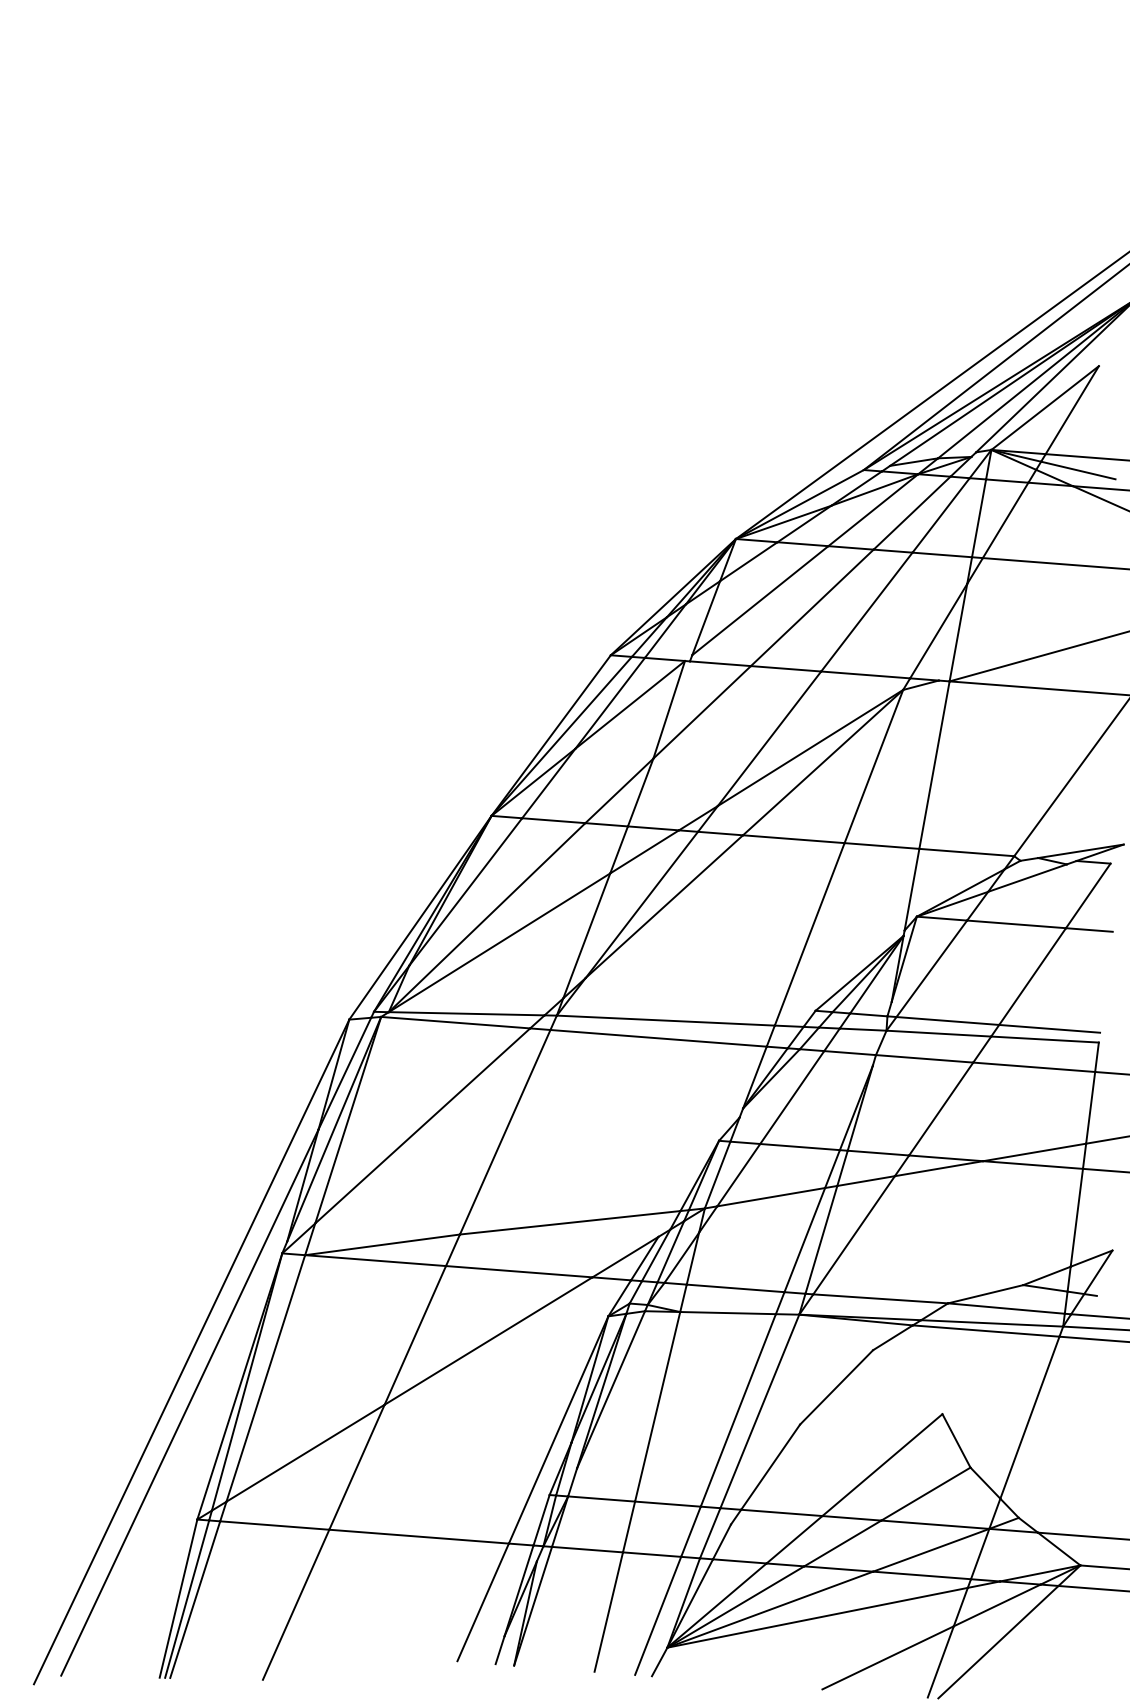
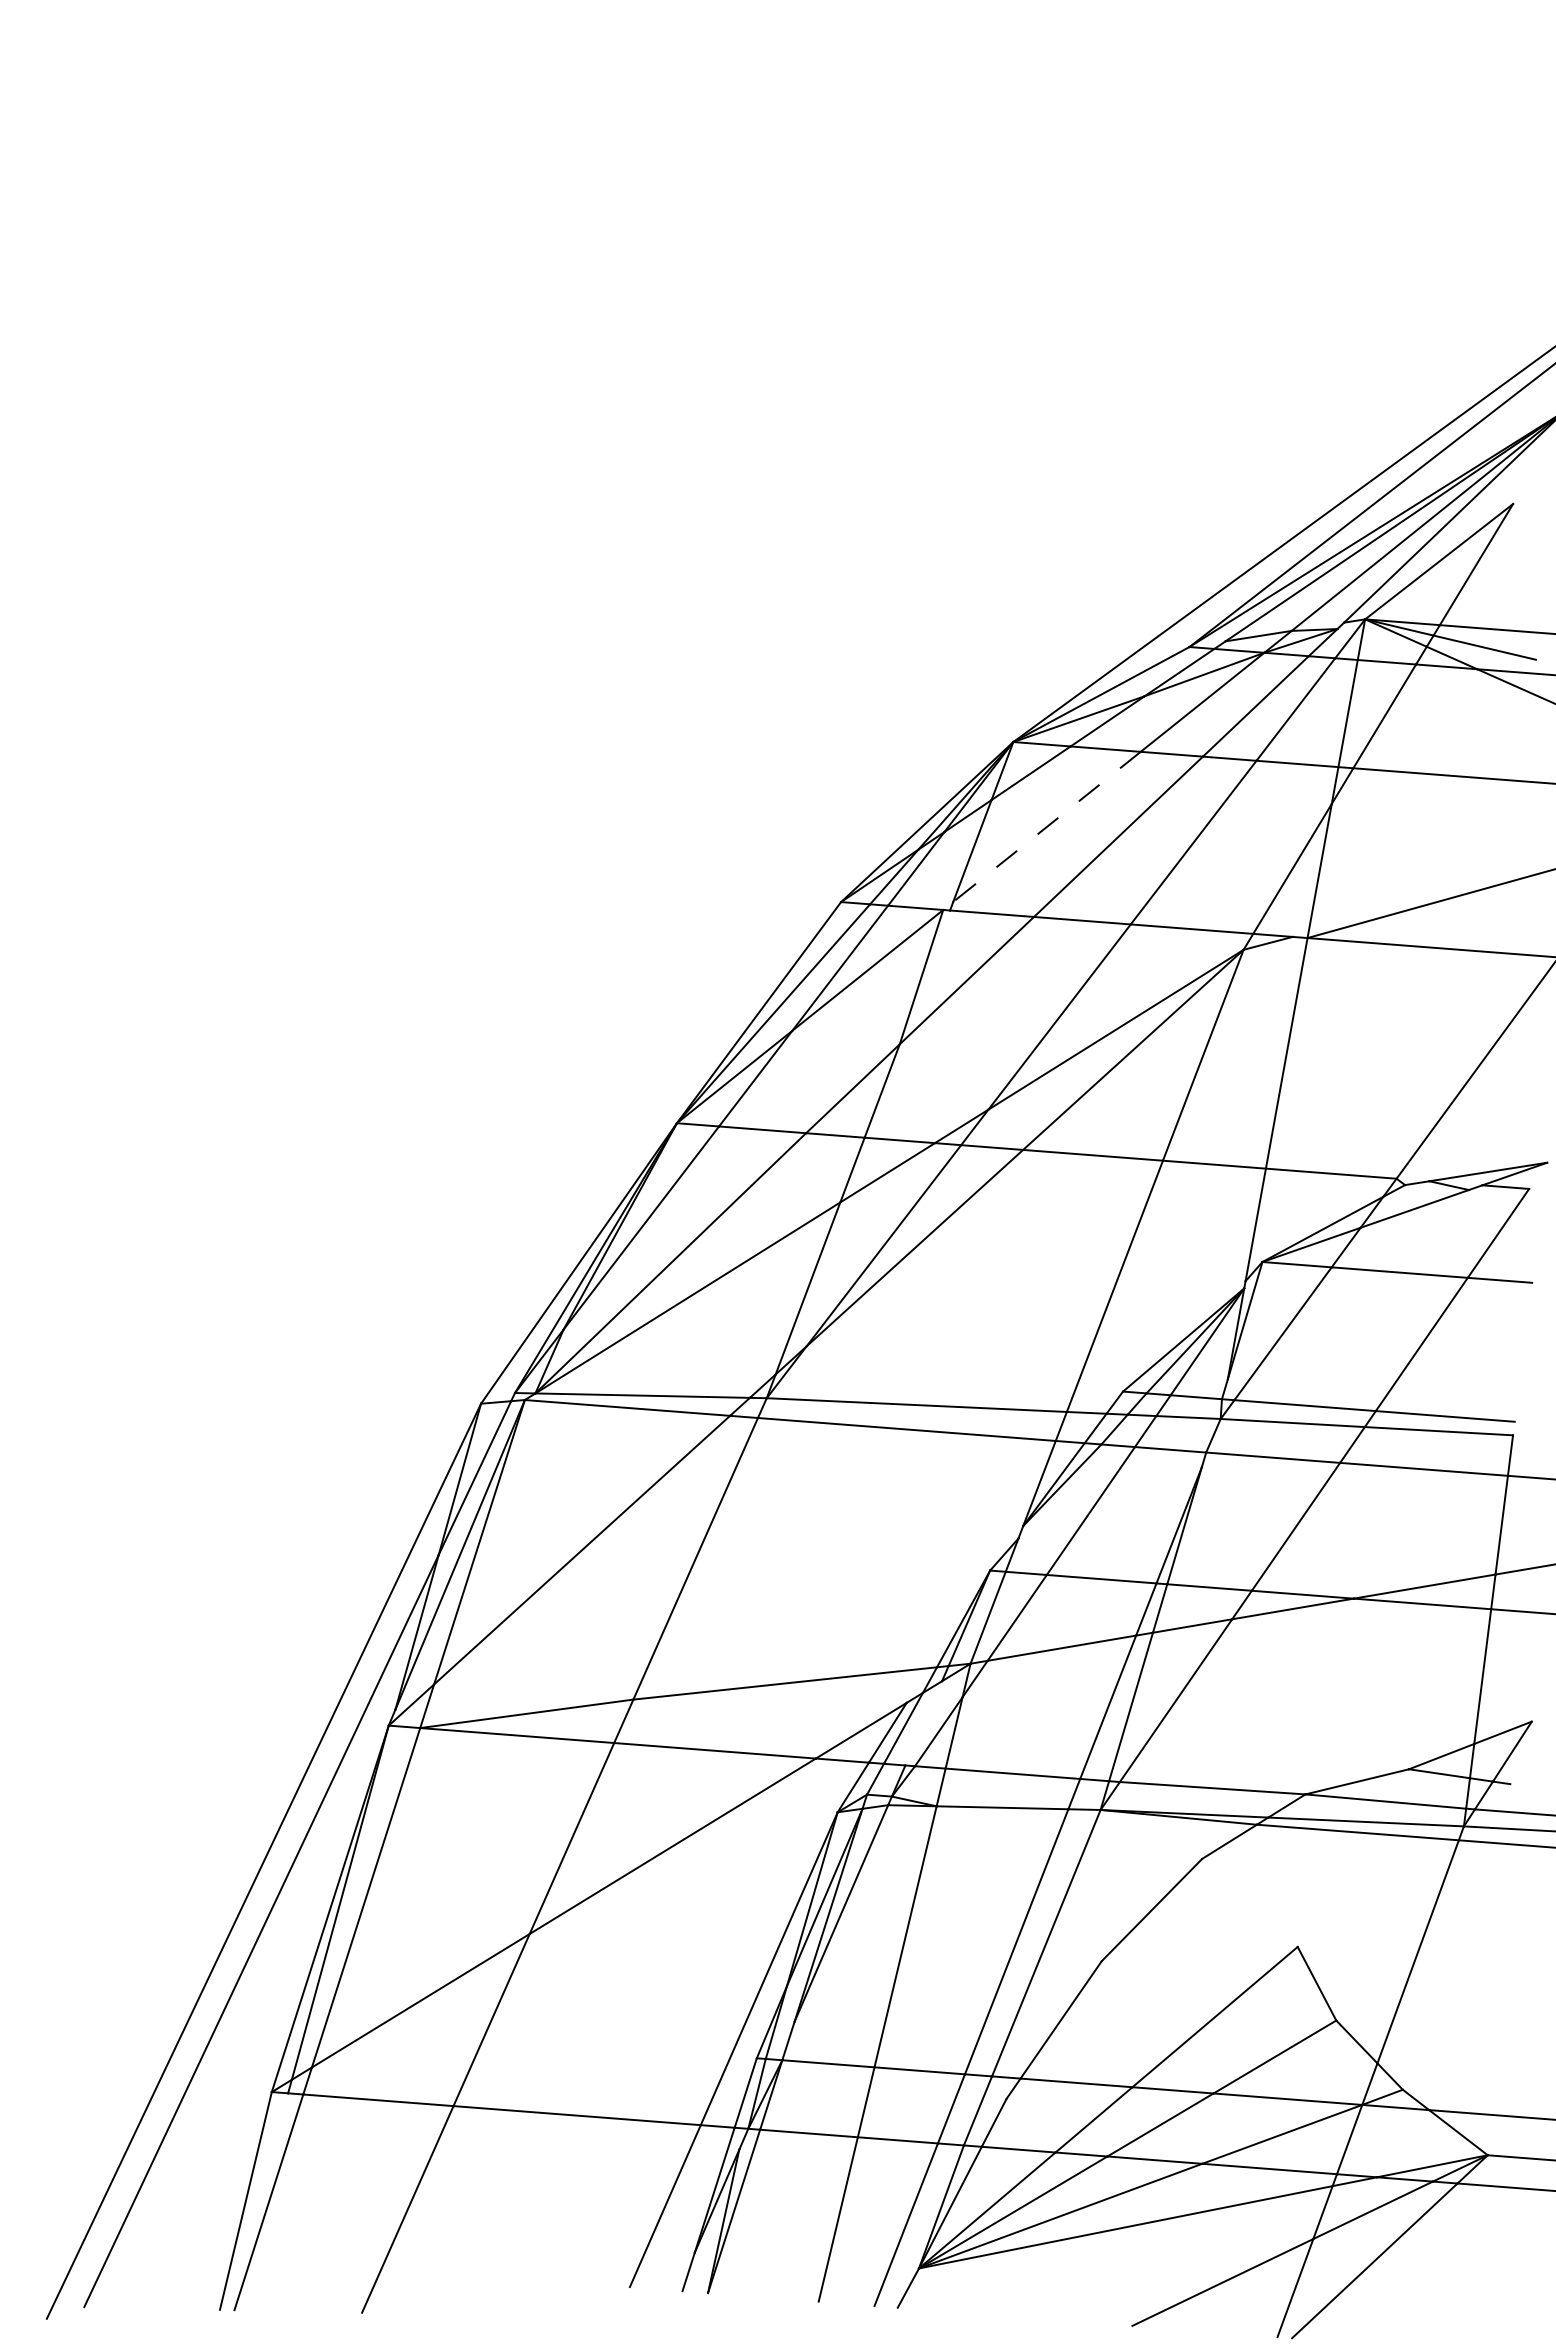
line: (760, 601) -> (1046, 827), solid -> dashed
line: (670, 1251) -> (923, 1723), removed
line: (186, 1599) -> (257, 2201), removed

